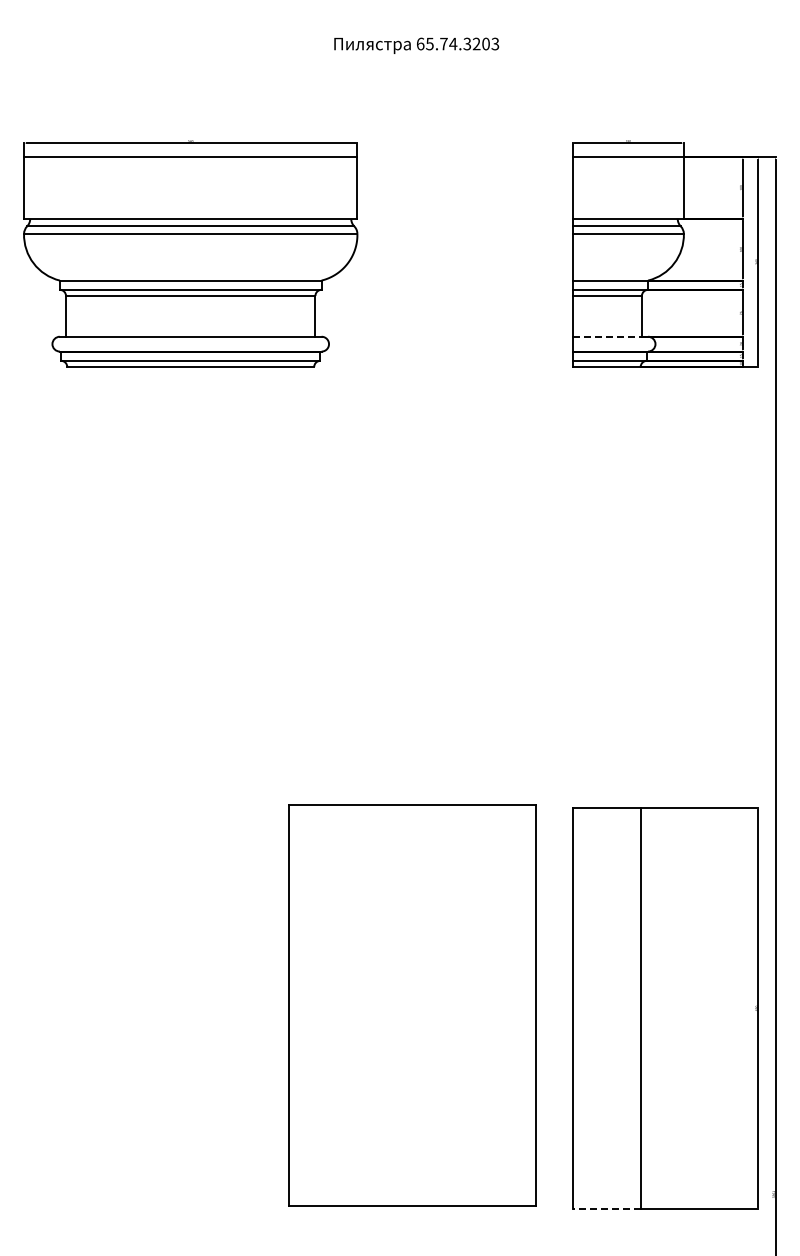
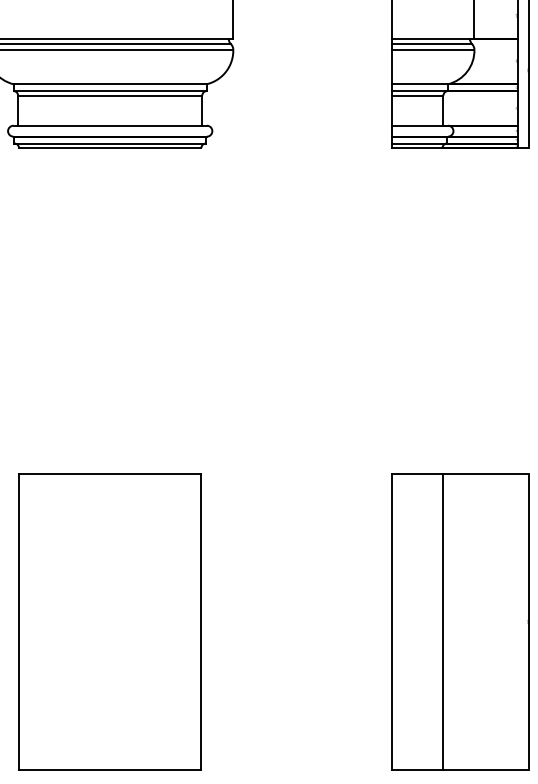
line: (610, 336) -> (420, 125), dashed -> solid
part: (412, 1005) -> (110, 621), moved
line: (606, 1209) -> (417, 770), dashed -> solid

